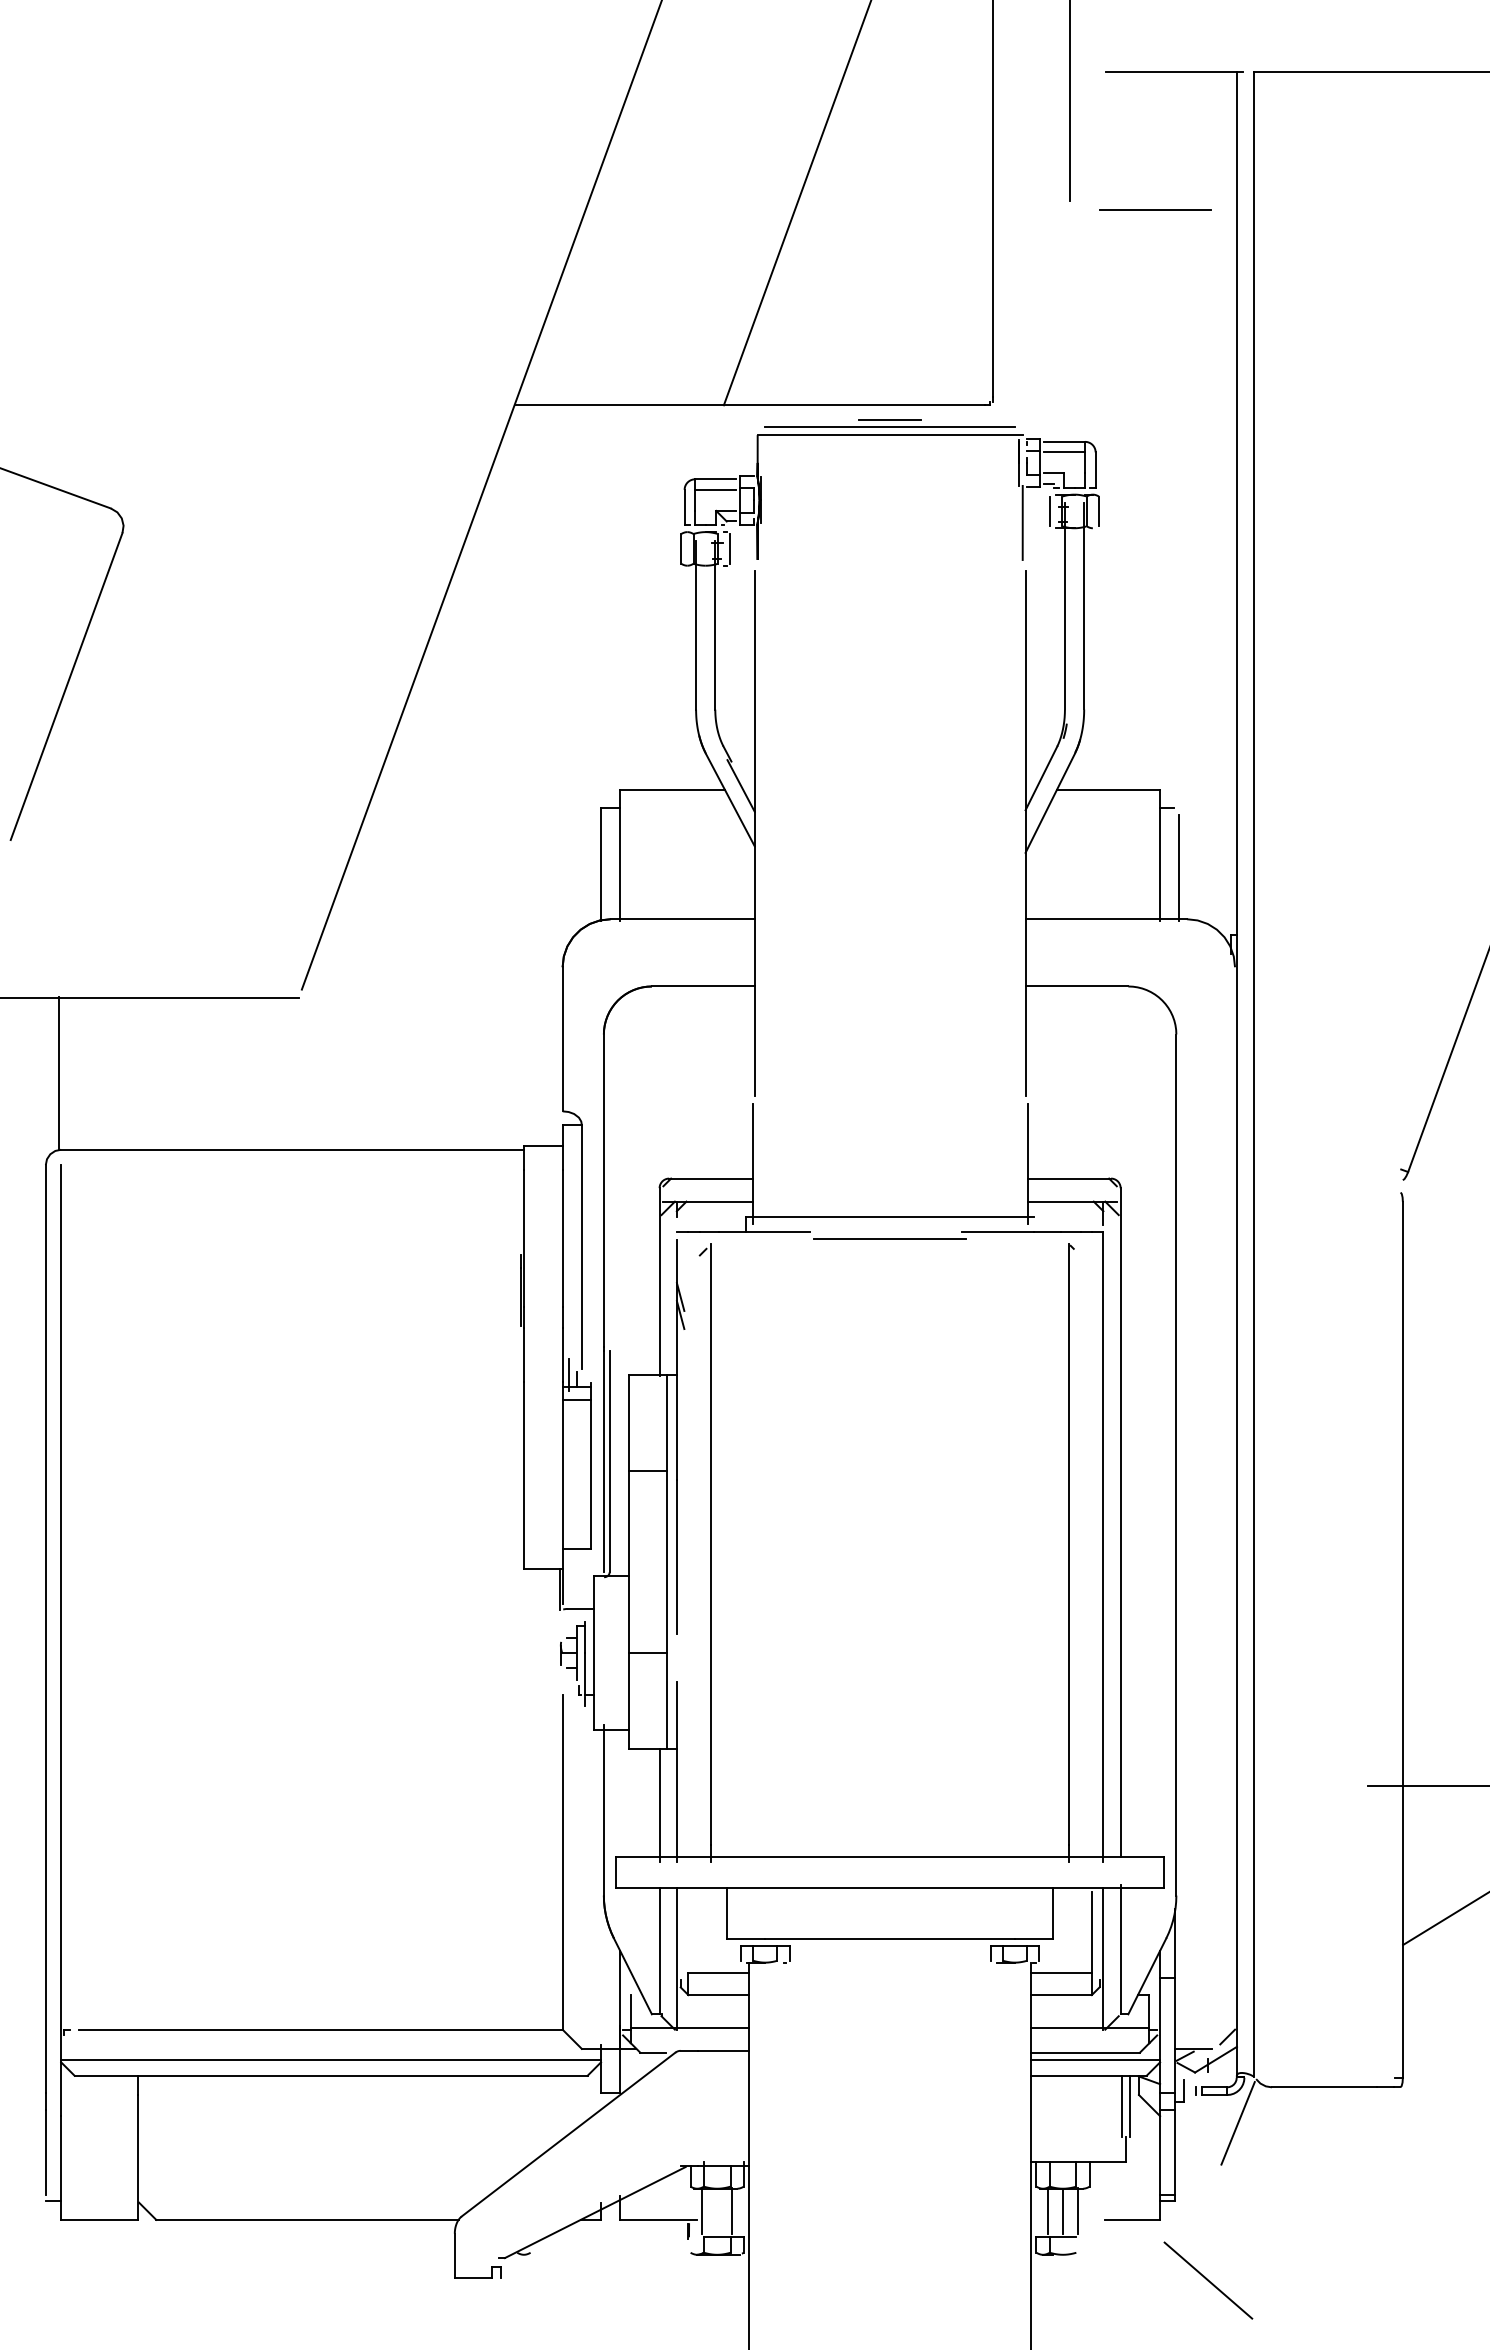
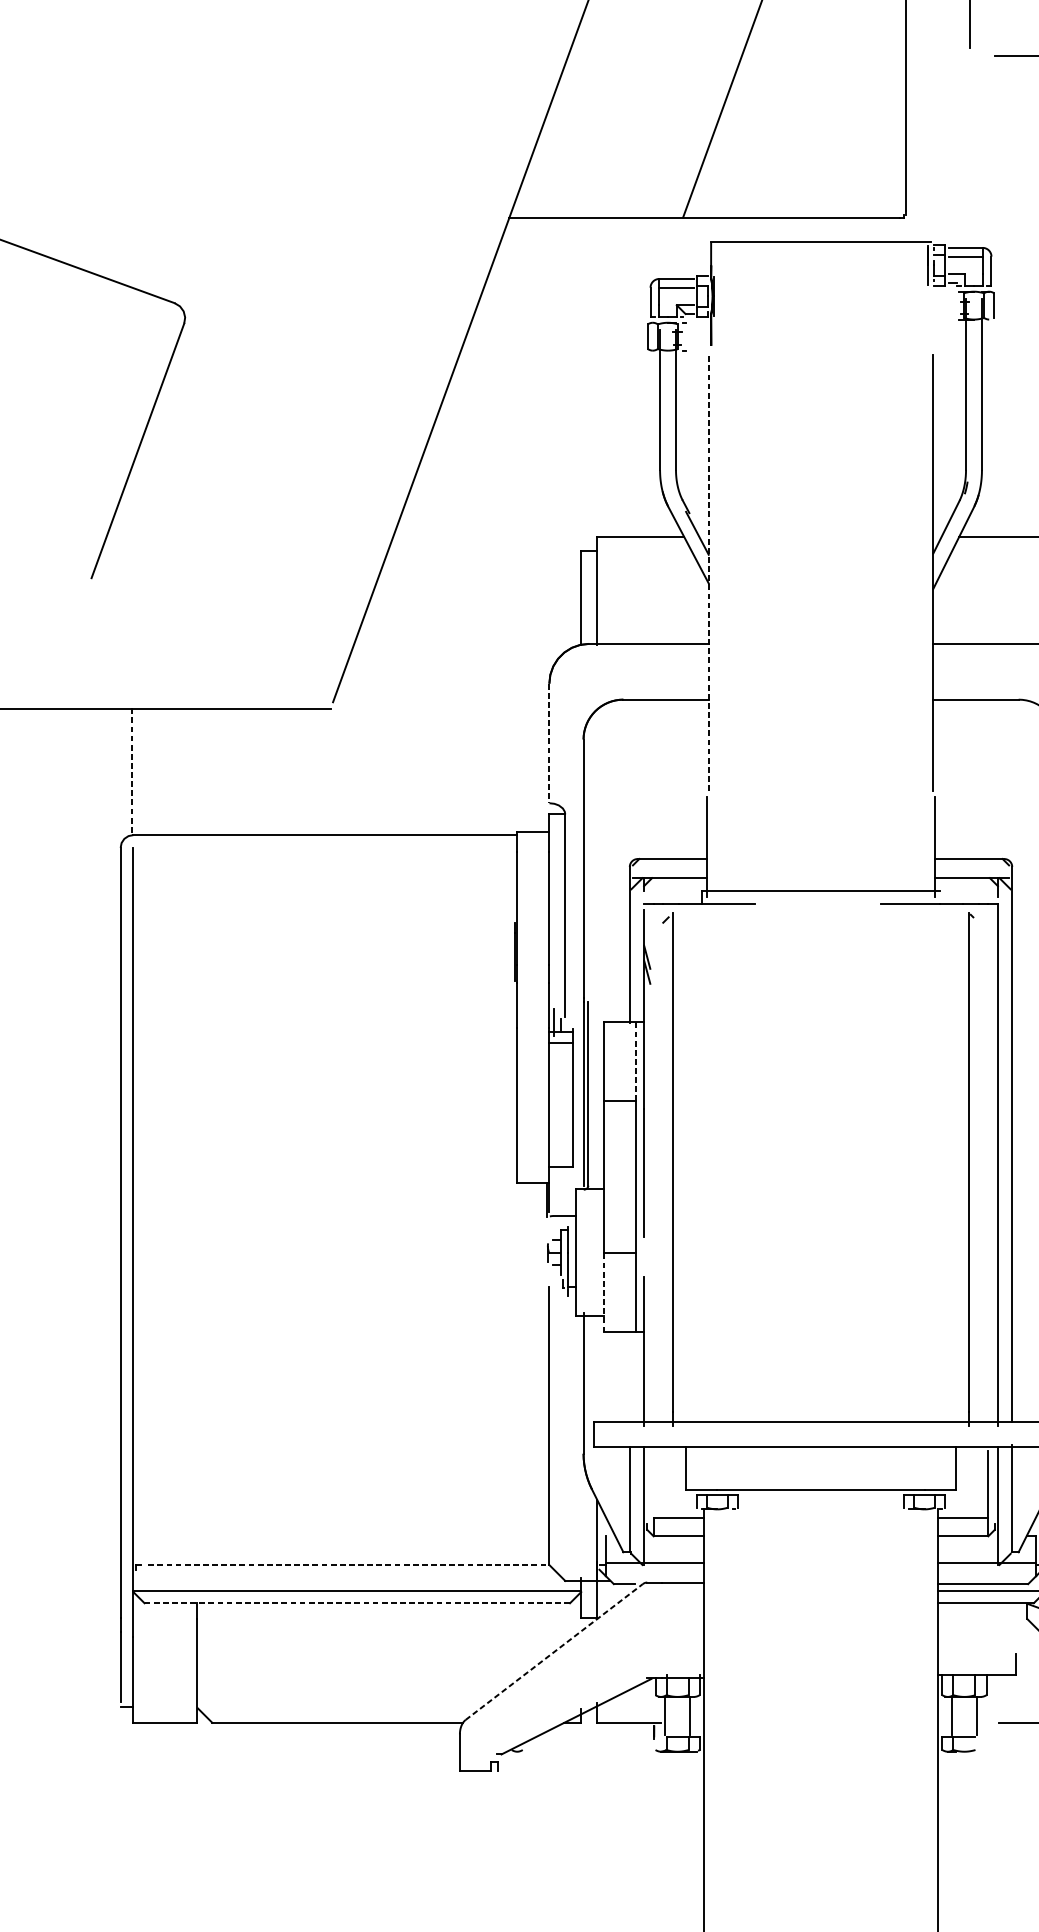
line: (889, 419) -> (820, 229), removed
line: (889, 427) -> (820, 235), removed
line: (1050, 511) -> (954, 305), removed
line: (1022, 522) -> (930, 314), removed
line: (730, 548) -> (688, 336), removed
line: (754, 833) -> (708, 572), solid -> dashed
line: (562, 1039) -> (549, 743), solid -> dashed
line: (59, 1073) -> (132, 771), solid -> dashed
line: (890, 1239) -> (821, 909), removed
line: (667, 1422) -> (636, 1061), solid -> dashed
line: (628, 1700) -> (603, 1291), solid -> dashed
line: (659, 1805) -> (629, 1379), removed
line: (320, 2029) -> (348, 1564), solid -> dashed
line: (331, 2075) -> (357, 1603), solid -> dashed
line: (1121, 2106) -> (1012, 1628), removed
line: (1130, 2106) -> (1020, 1628), removed
line: (568, 2134) -> (554, 1651), solid -> dashed
line: (1063, 2211) -> (964, 1715), removed

